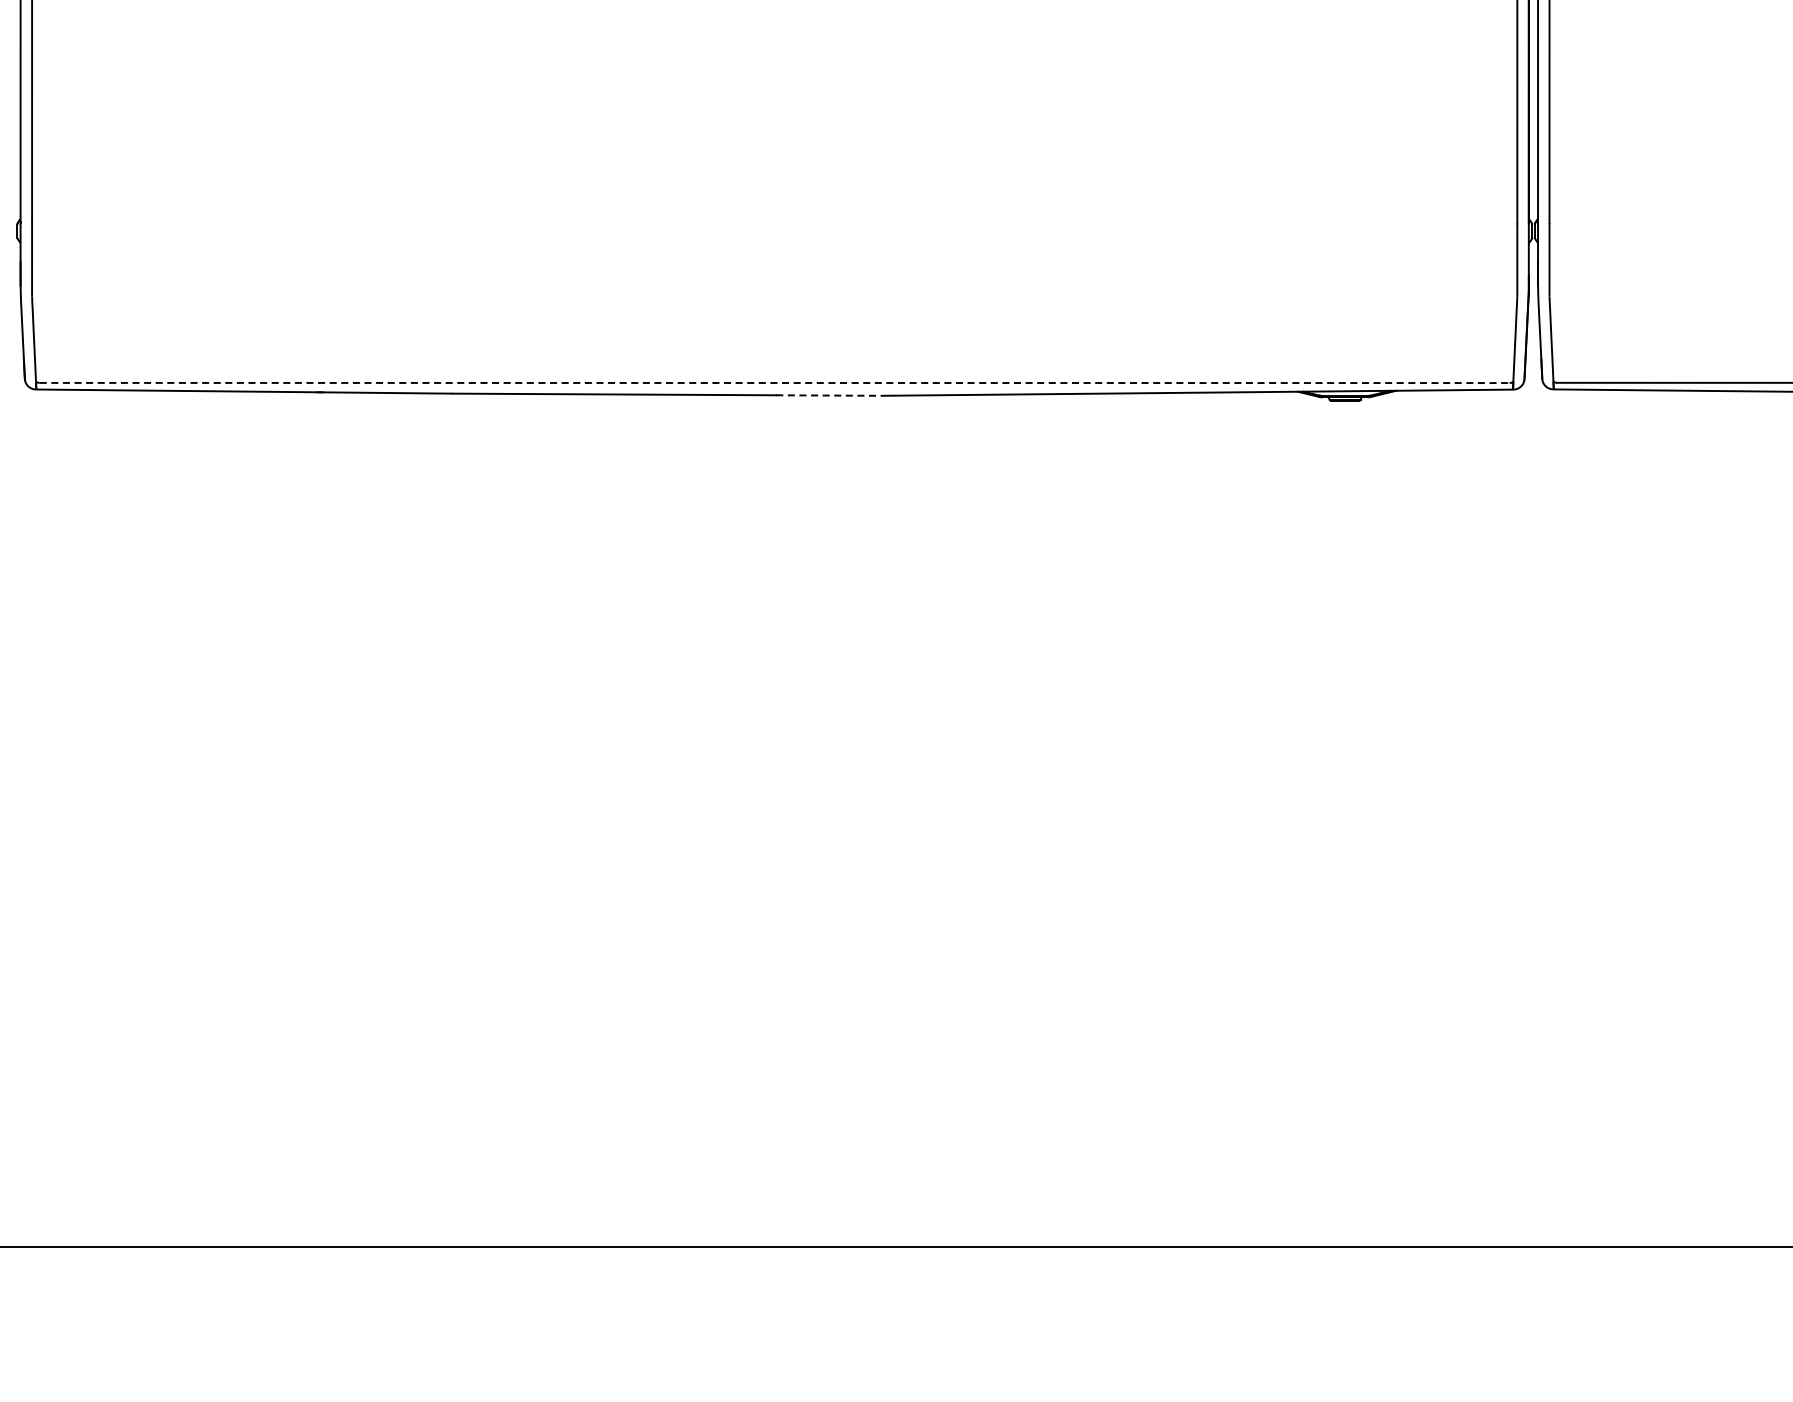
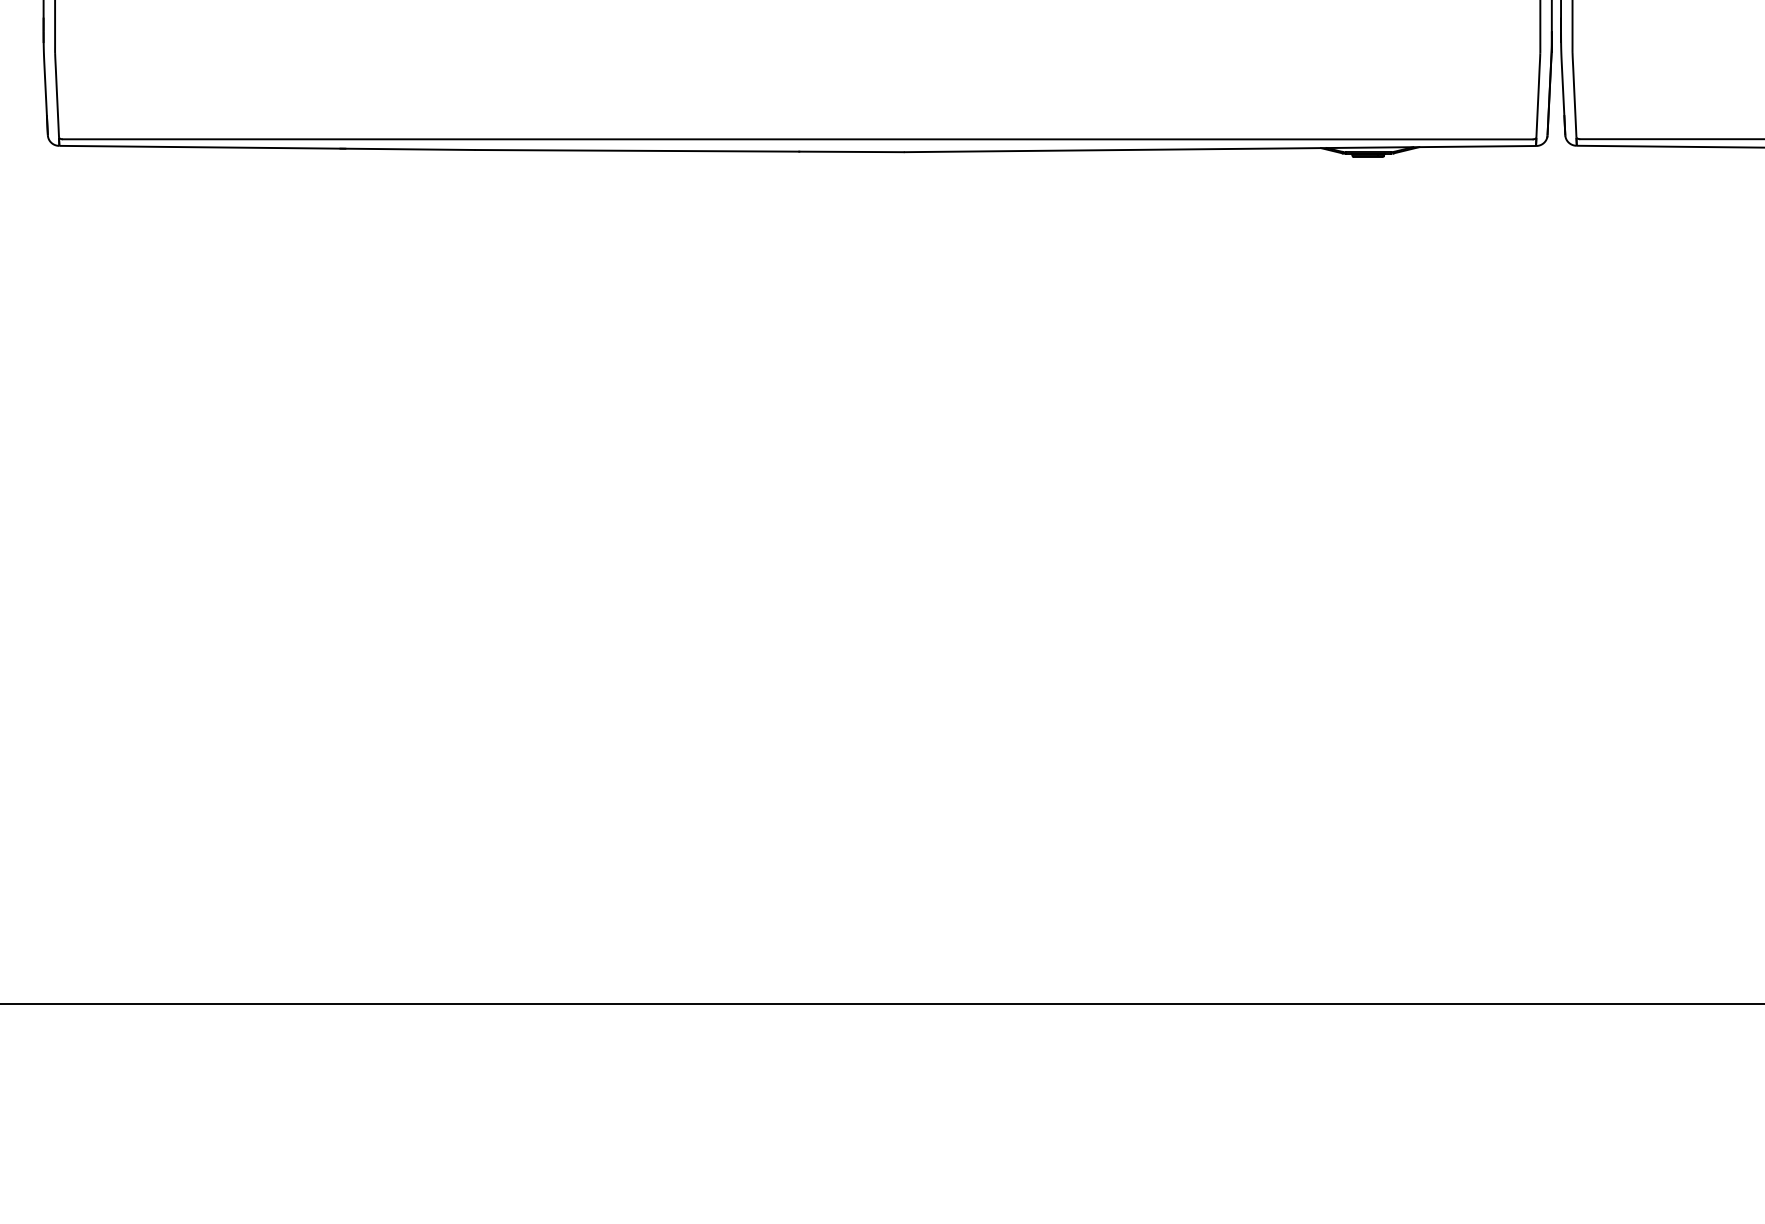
line: (774, 383) -> (797, 139), dashed -> solid
line: (829, 395) -> (852, 151), dashed -> solid

